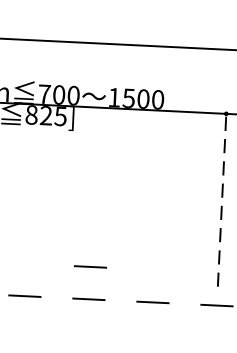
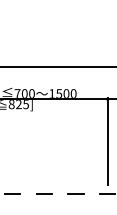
line: (221, 199) -> (107, 141), dashed -> solid
line: (90, 266) -> (44, 177), removed

